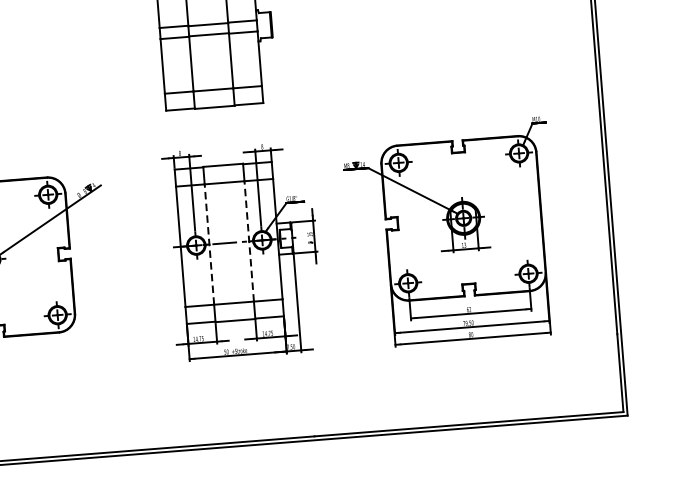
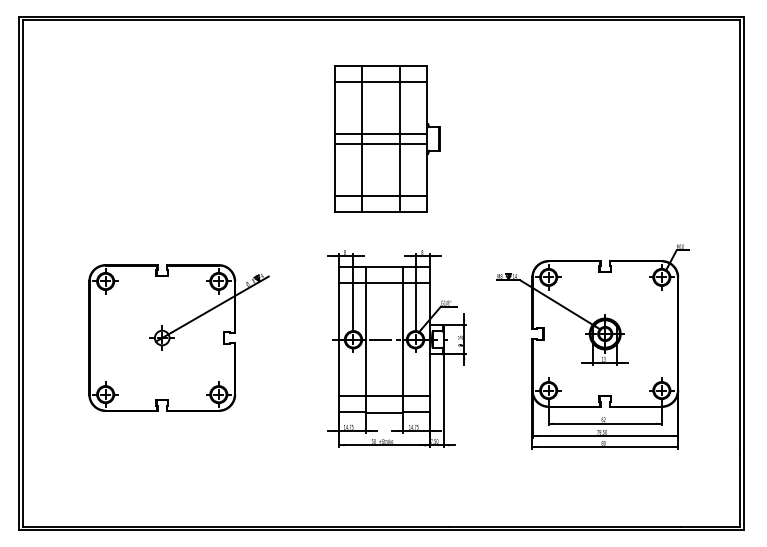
line: (249, 241) -> (403, 339), dashed -> solid
line: (209, 244) -> (365, 339), dashed -> solid

